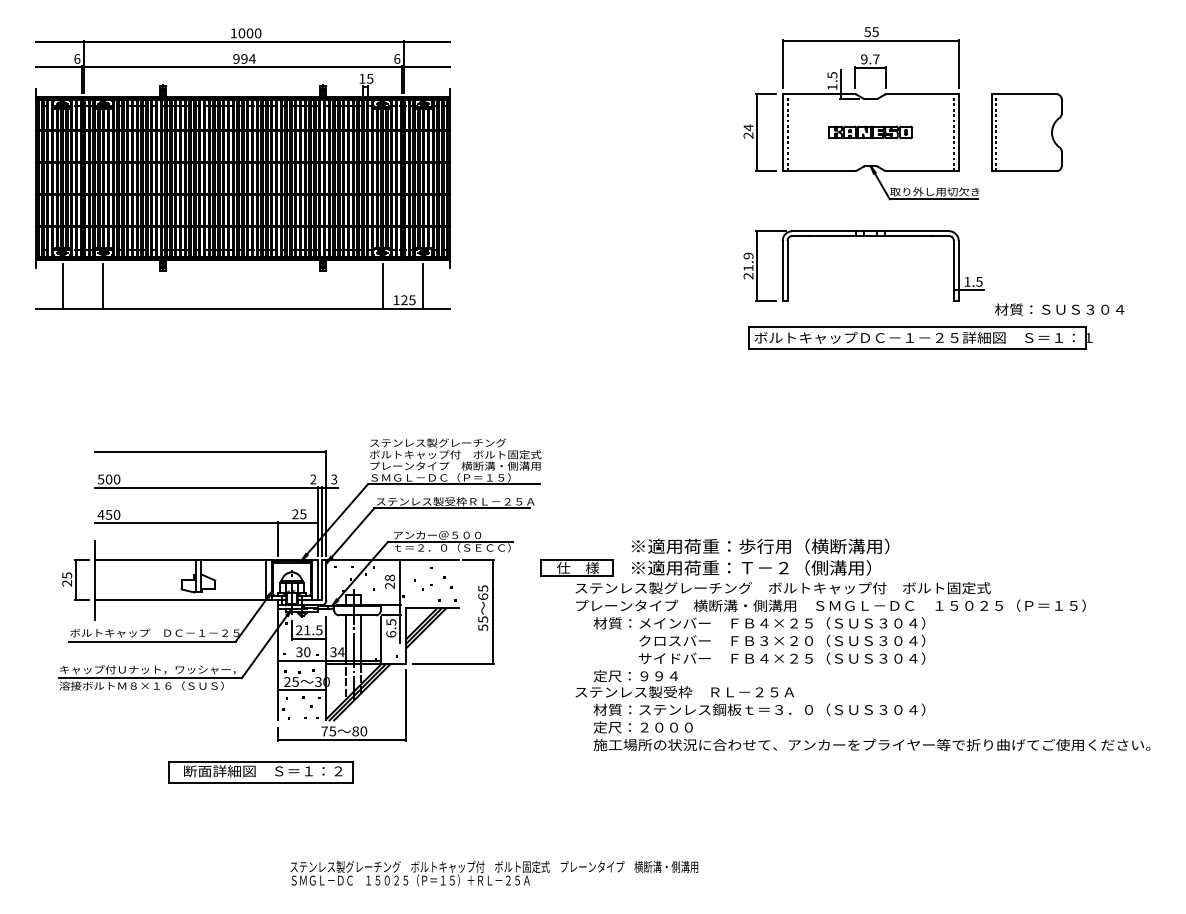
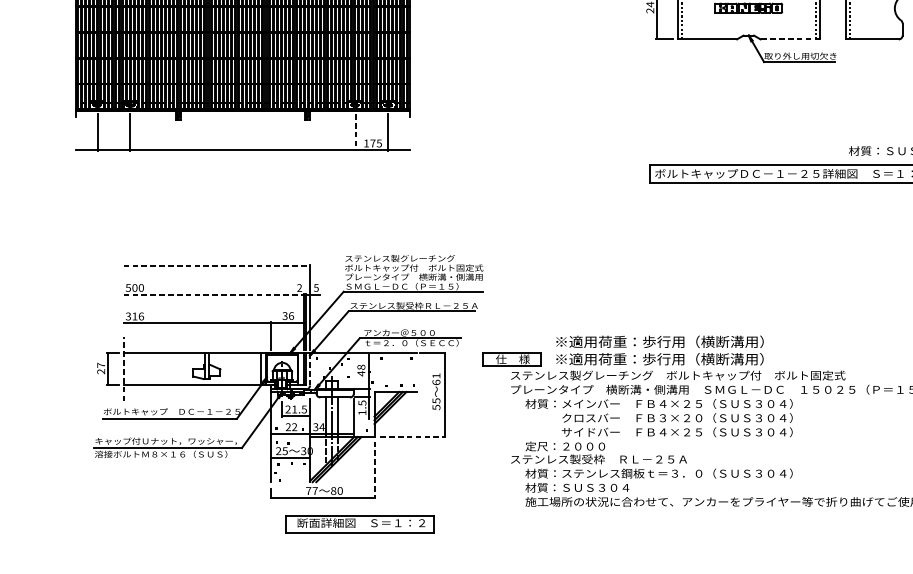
line: (923, 171) -> (791, 39), solid -> dashed
part: (863, 236) -> (742, 92), removed
line: (382, 286) -> (355, 132), solid -> dashed
text: (404, 300) -> (373, 143), 125 -> 175
line: (210, 452) -> (216, 266), solid -> dashed
text: (334, 478) -> (316, 287), 3 -> 5
line: (206, 487) -> (213, 294), solid -> dashed
text: (108, 514) -> (134, 316), 450 -> 316
text: (299, 514) -> (288, 316), 25 -> 36
text: (814, 567) -> (703, 358), ※適用荷重：Ｔ－２（側溝用） -> ※適用荷重：歩行用（横断溝用）
text: (67, 575) -> (101, 365), 25 -> 27
line: (95, 580) -> (124, 369), solid -> dashed
line: (326, 580) -> (310, 369), solid -> dashed
text: (389, 585) -> (360, 373), 28 -> 48
text: (483, 588) -> (436, 375), 65 -> 61
text: (391, 634) -> (362, 412), 6.5 -> 1.5
text: (303, 652) -> (291, 427), 30 -> 22
line: (454, 664) -> (413, 437), solid -> dashed
text: (666, 676) -> (584, 446), 定尺：９９４ -> 定尺：２０００
line: (406, 705) -> (374, 470), solid -> dashed
text: (657, 727) -> (576, 487), 定尺：２０００ -> 材質：ＳＵＳ３０４
text: (332, 731) -> (315, 491), 75 -> 77
part: (260, 772) -> (359, 524), moved

